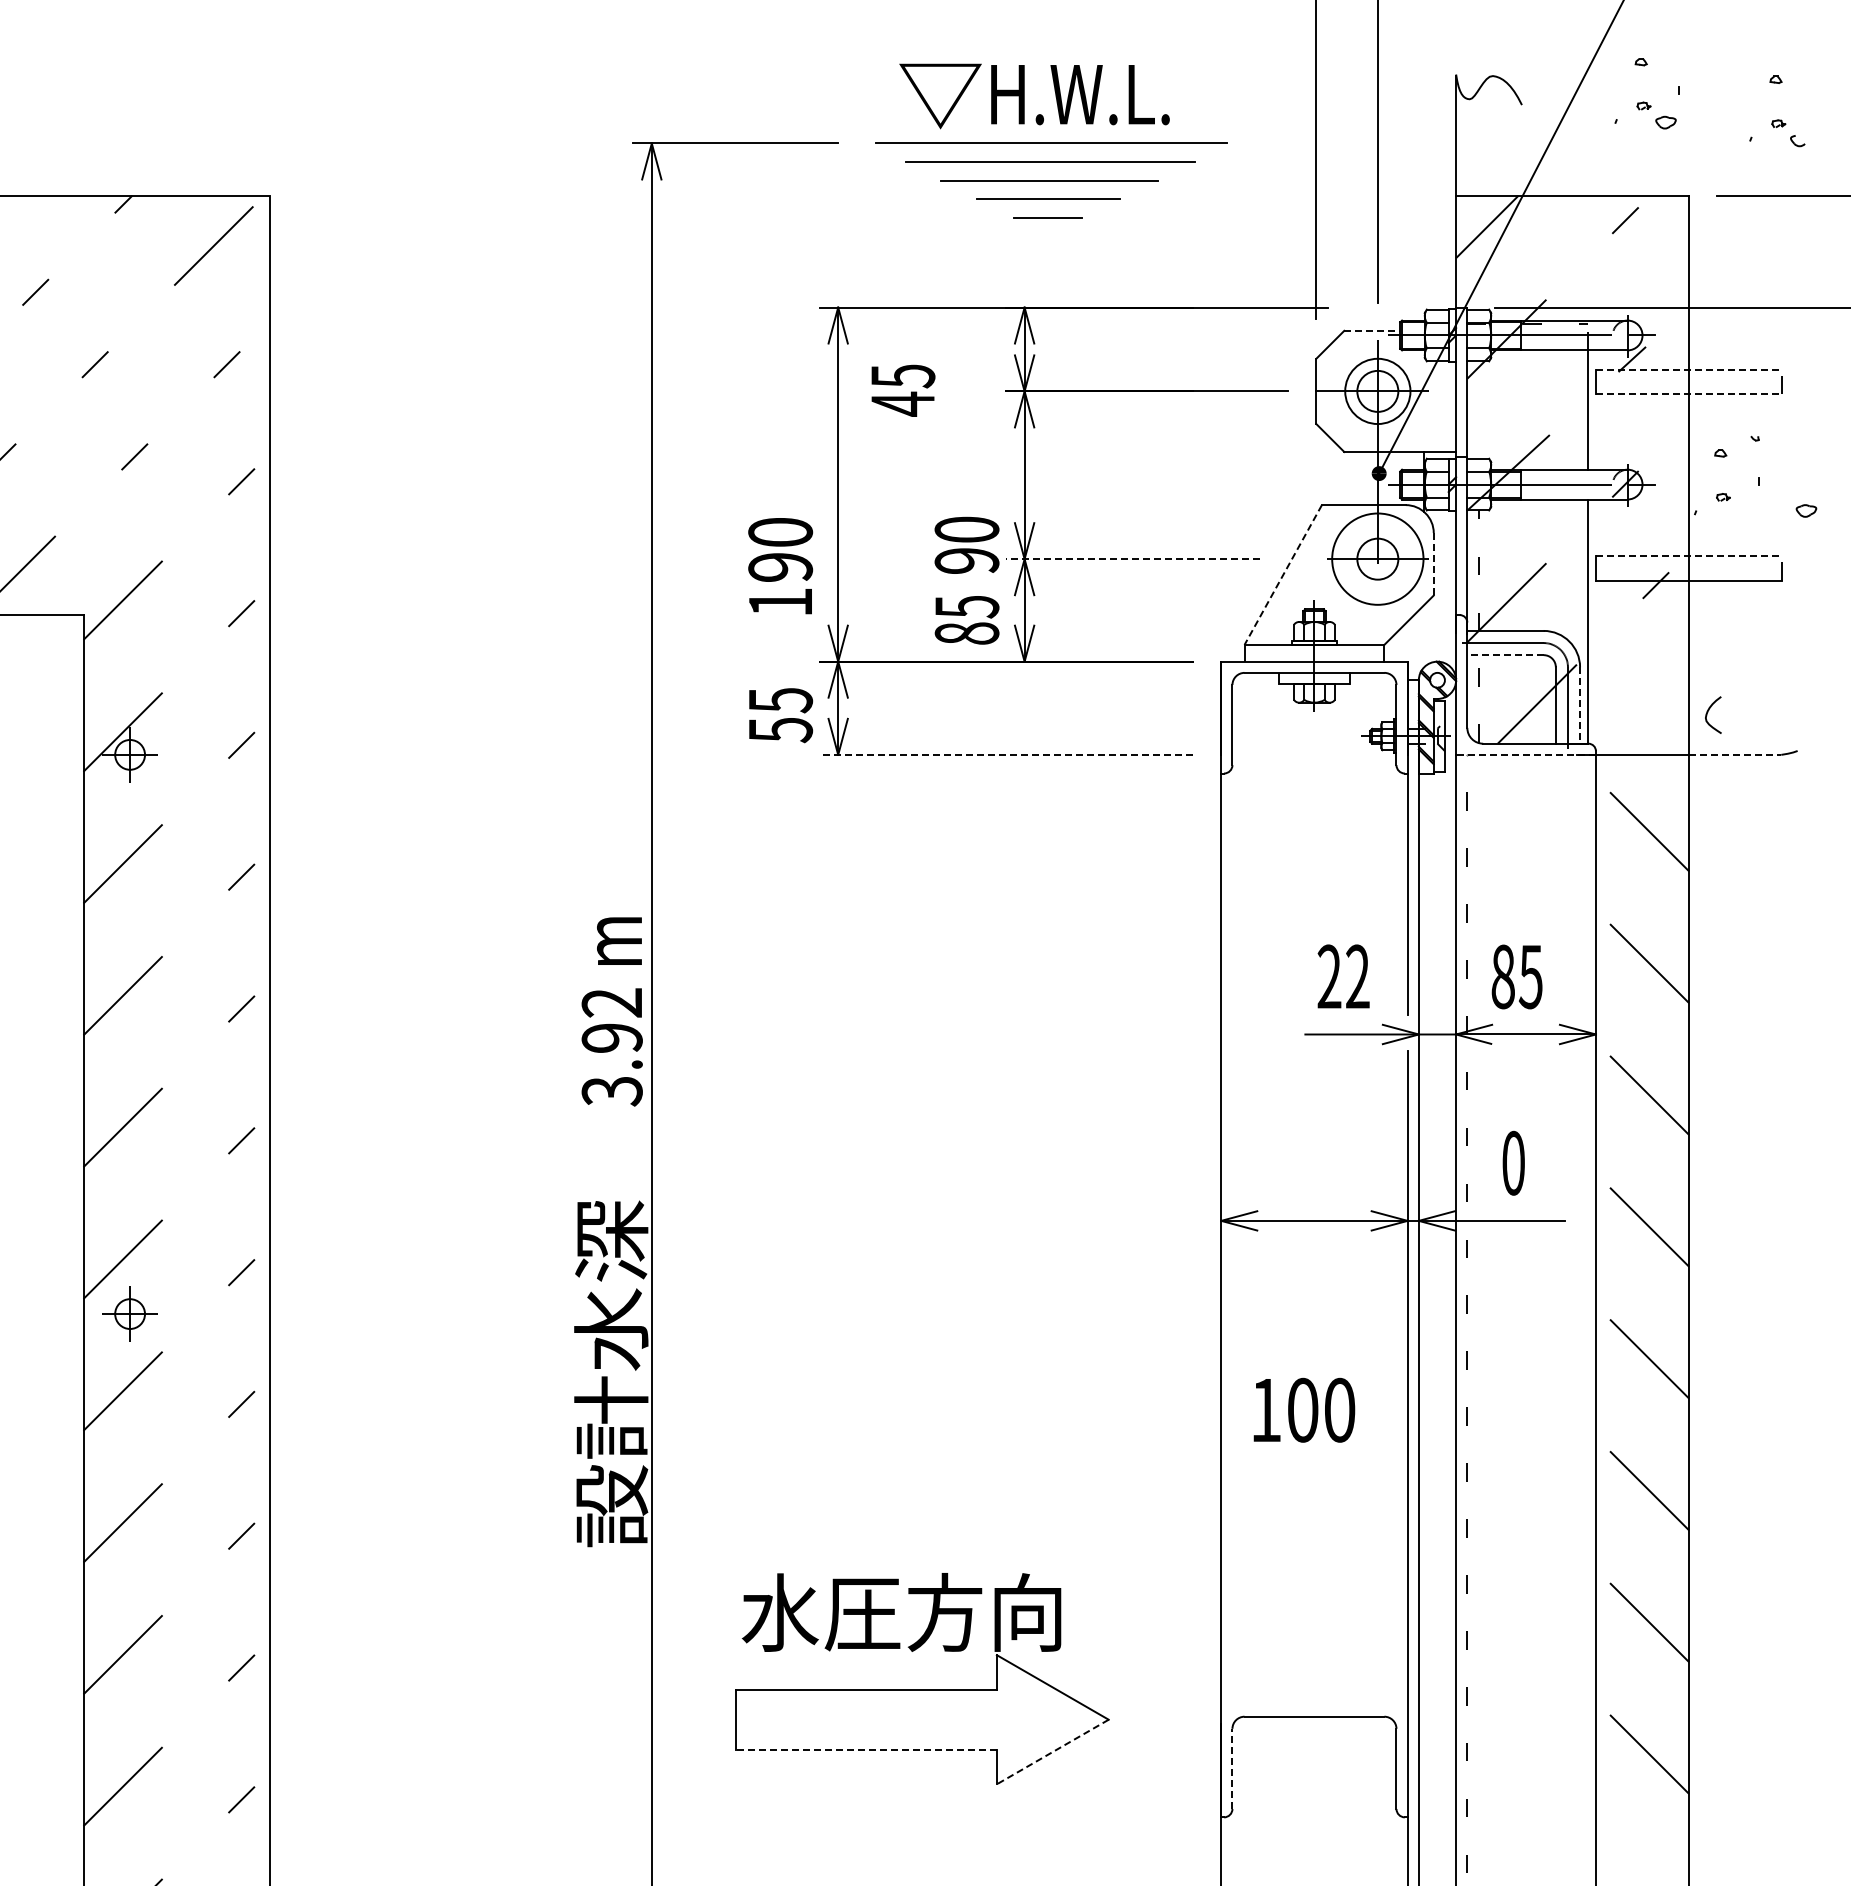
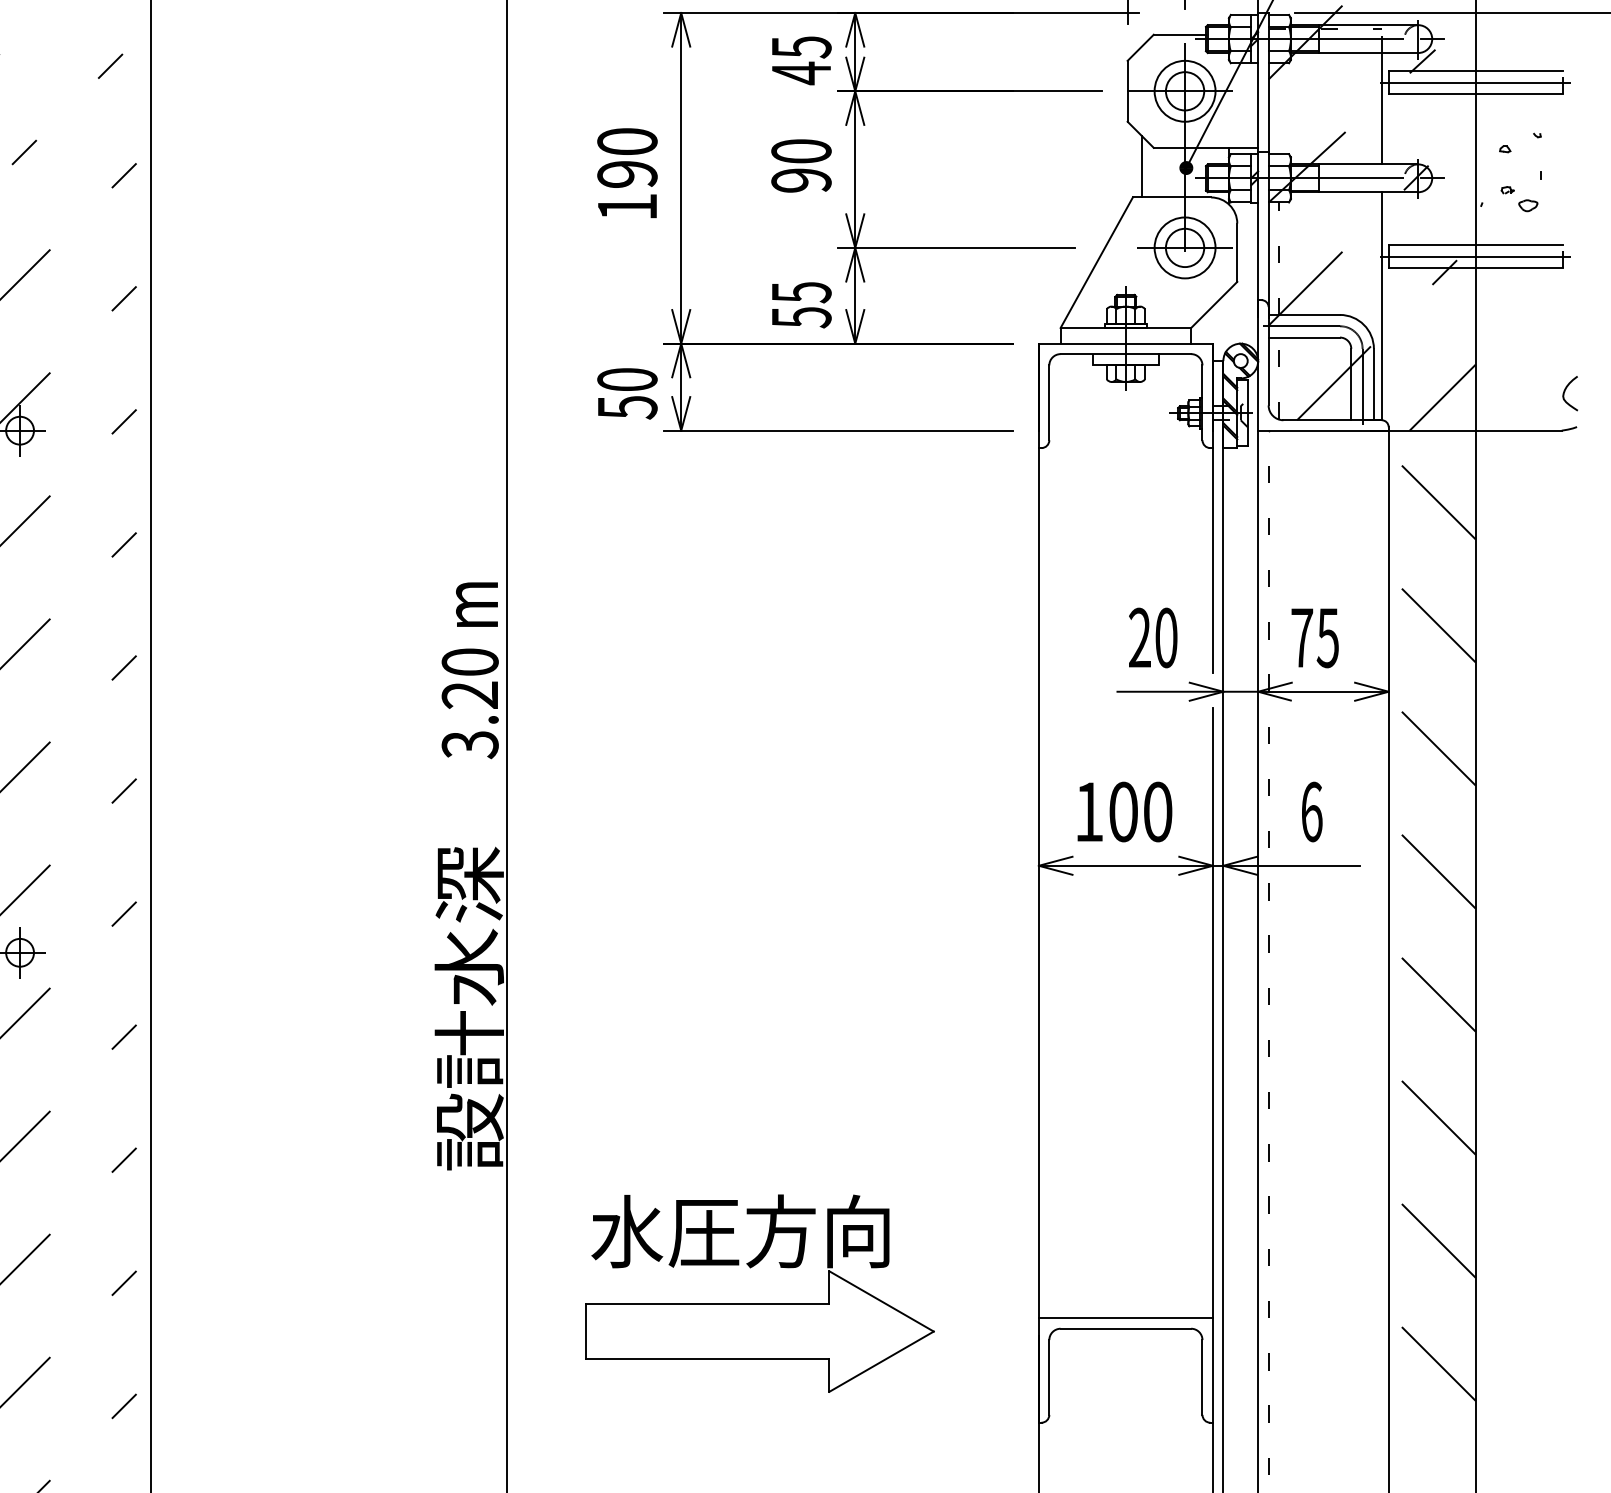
line: (1372, 330) -> (1180, 34), dashed -> solid
line: (1689, 369) -> (1476, 70), dashed -> solid
line: (1688, 382) -> (1475, 82), added
text: (903, 390) -> (801, 60), moved
line: (1689, 394) -> (1476, 94), dashed -> solid
line: (1331, 471) -> (1141, 166), added
part: (1806, 510) -> (1528, 205), moved
text: (966, 544) -> (801, 165), moved
line: (1689, 556) -> (1476, 245), dashed -> solid
circle: (1377, 558) -> (1184, 247), size x0.71
line: (1132, 559) -> (956, 248), dashed -> solid
line: (1433, 564) -> (1237, 252), dashed -> solid
text: (780, 566) -> (627, 173), moved
line: (1688, 568) -> (1475, 256), added
line: (1283, 575) -> (1096, 263), dashed -> solid
text: (966, 633) -> (801, 317), 85 -> 55
line: (1505, 655) -> (1304, 337), dashed -> solid
text: (780, 700) -> (627, 379), 55 -> 50
line: (1580, 705) -> (1374, 384), dashed -> solid
curve: (1708, 712) -> (1565, 391), moved
line: (1653, 719) -> (1442, 397), added
line: (1006, 754) -> (838, 430), dashed -> solid
line: (1526, 754) -> (1323, 430), dashed -> solid
line: (1735, 754) -> (1519, 430), dashed -> solid
text: (1357, 976) -> (1166, 637), 22 -> 20
text: (1502, 976) -> (1301, 637), 85 -> 75
text: (611, 1020) -> (469, 678), 3.92 -> 3.20
text: (1513, 1162) -> (1311, 811), 0 -> 6
text: (1304, 1409) -> (1125, 811), moved
line: (1314, 1705) -> (1125, 1318), added
line: (865, 1749) -> (706, 1359), dashed -> solid
line: (1052, 1752) -> (881, 1362), dashed -> solid
line: (1232, 1768) -> (1049, 1377), dashed -> solid

